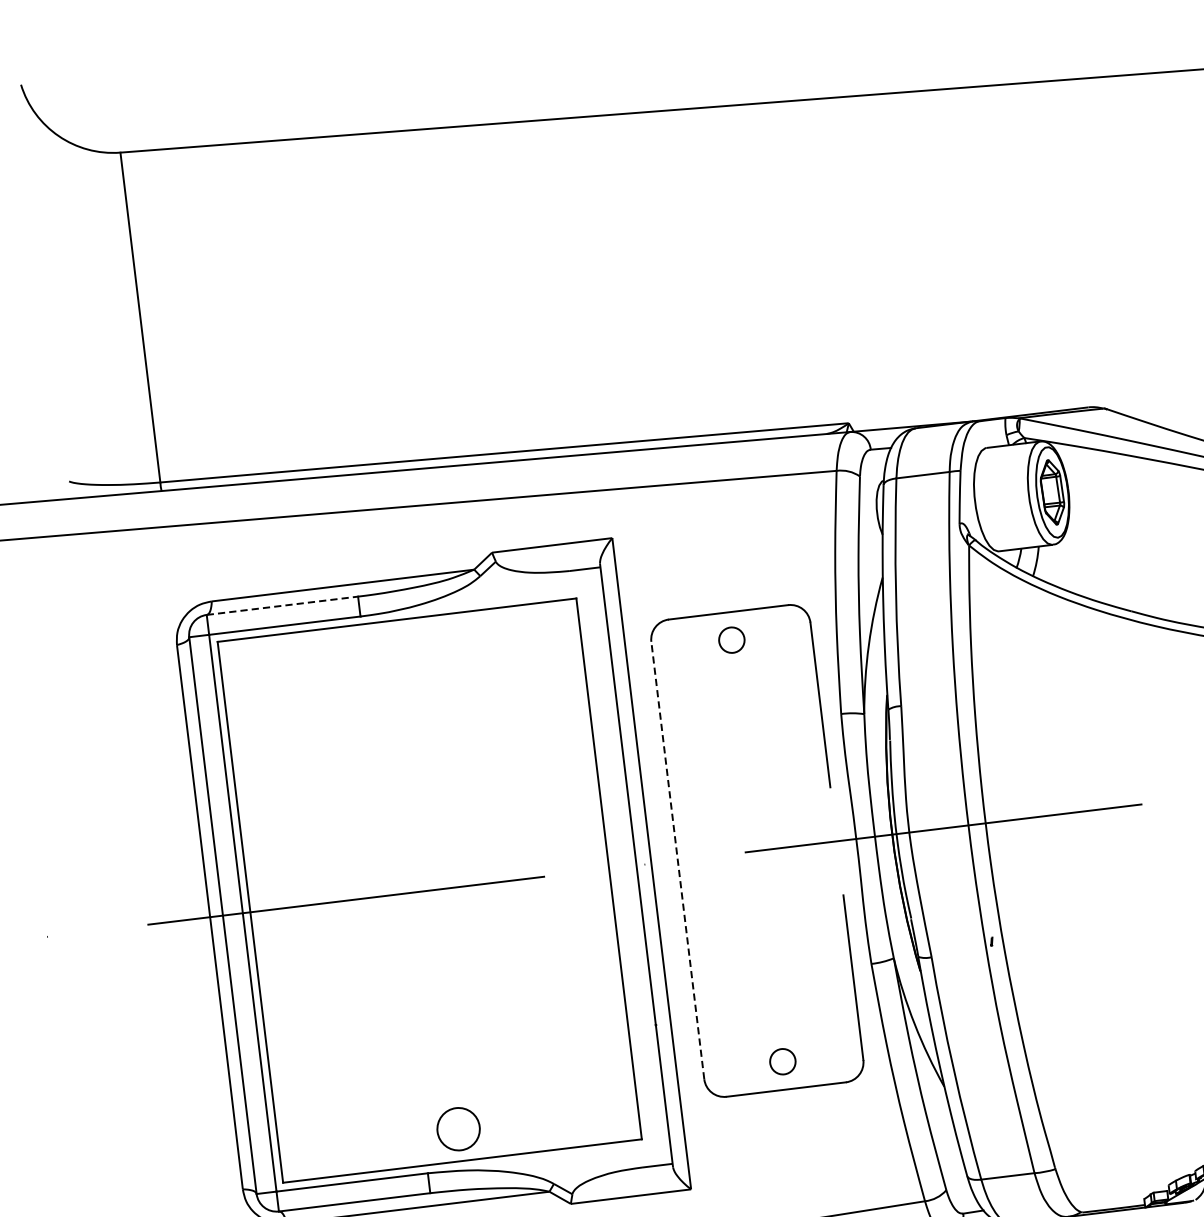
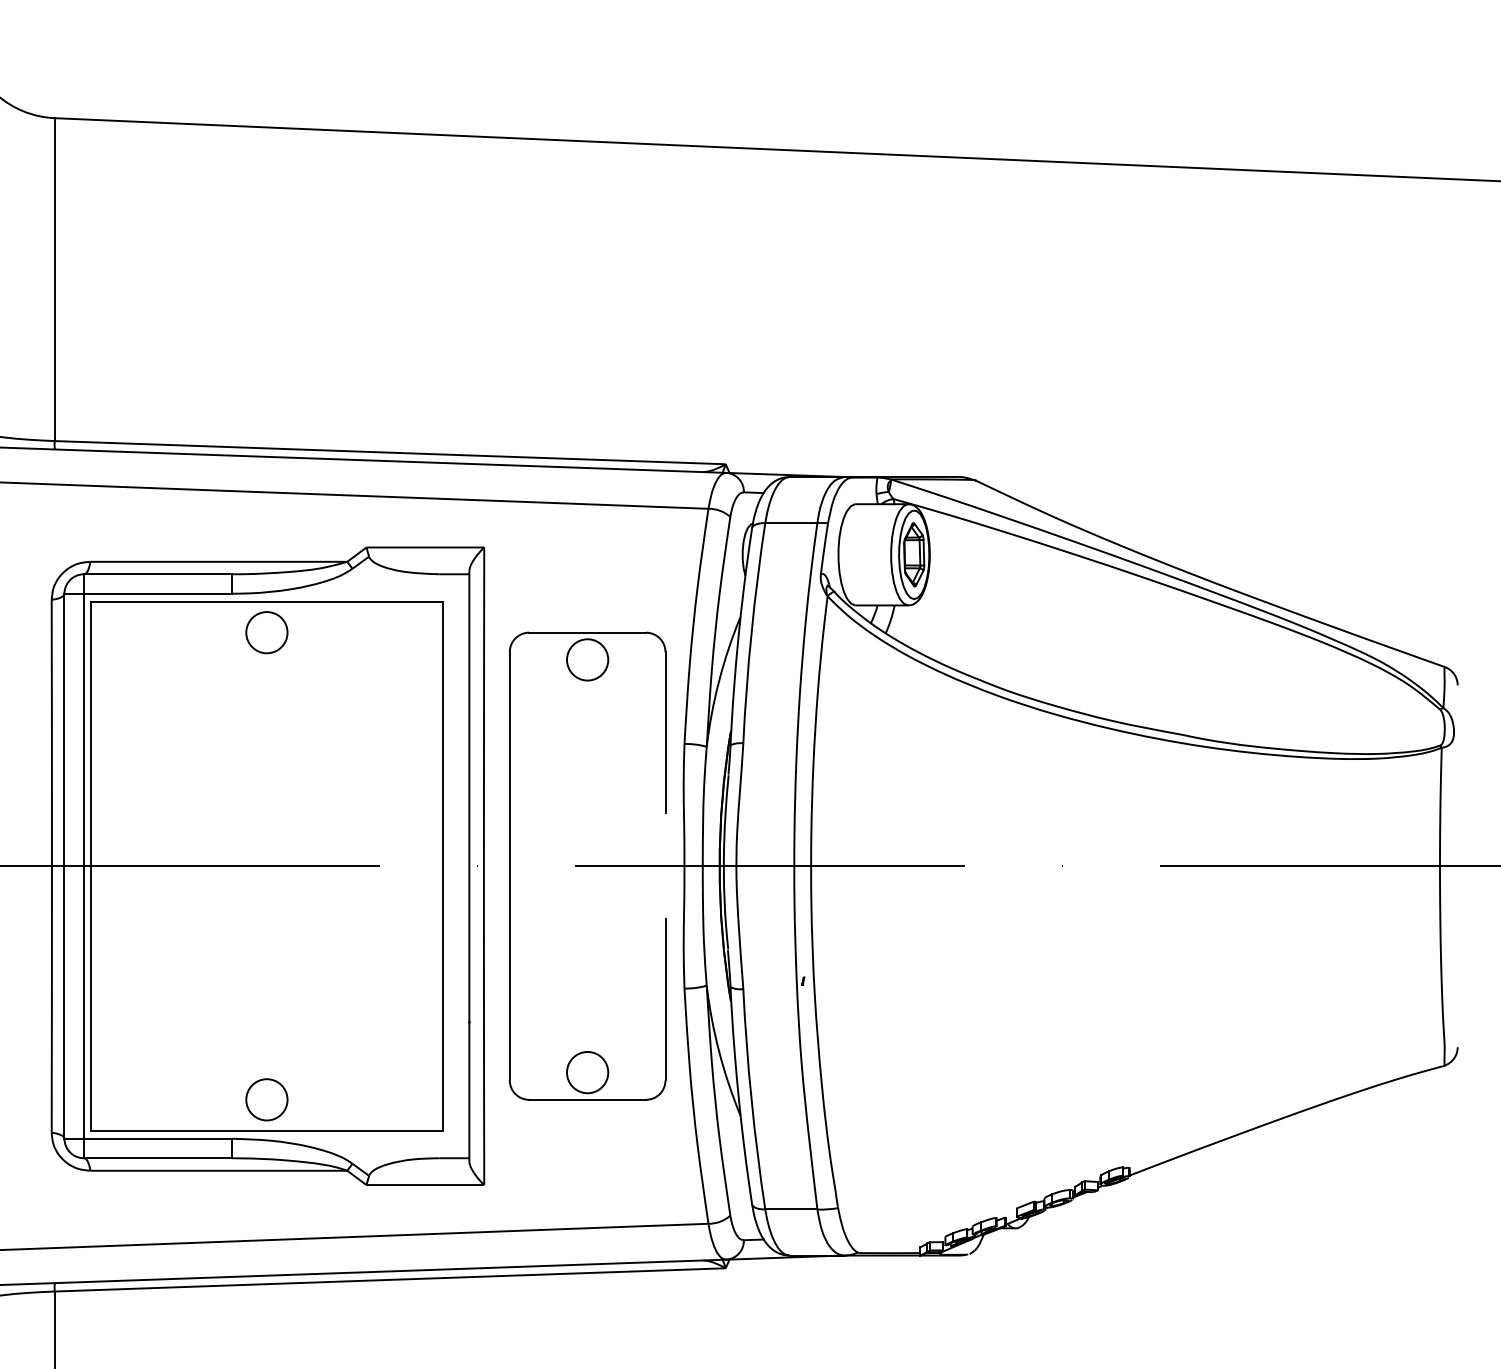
line: (282, 605) -> (158, 574), dashed -> solid
circle: (731, 639) -> (587, 659), size x1.67
circle: (400, 651) -> (266, 632), added
line: (677, 859) -> (509, 865), dashed -> solid
circle: (782, 1061) -> (587, 1072), size x1.67

